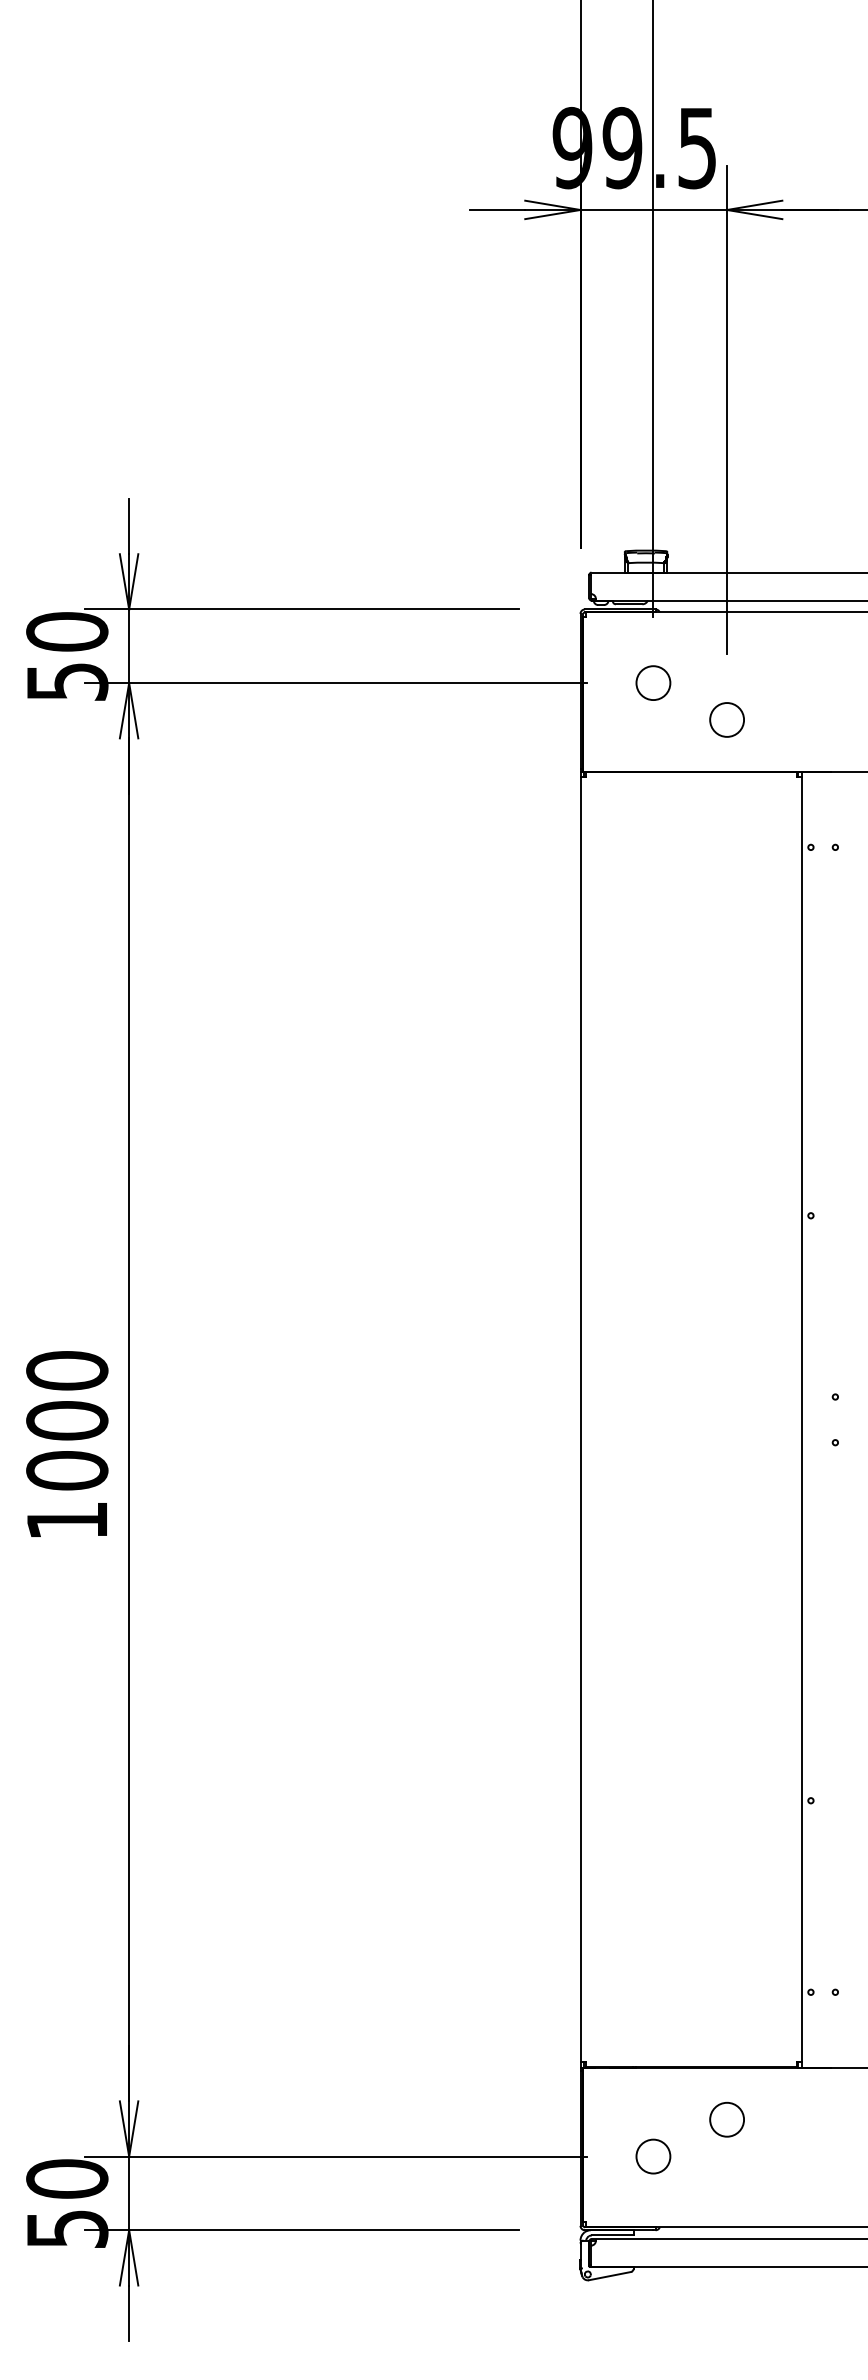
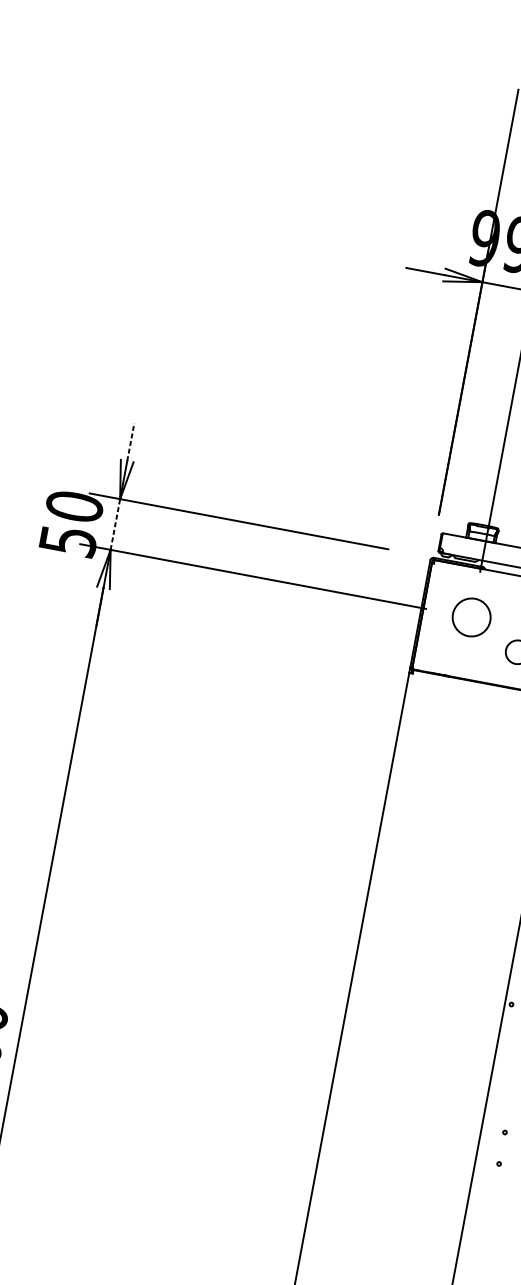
line: (129, 526) -> (131, 442), solid -> dashed
line: (129, 646) -> (115, 524), solid -> dashed
circle: (653, 682) -> (471, 617), size x1.6

